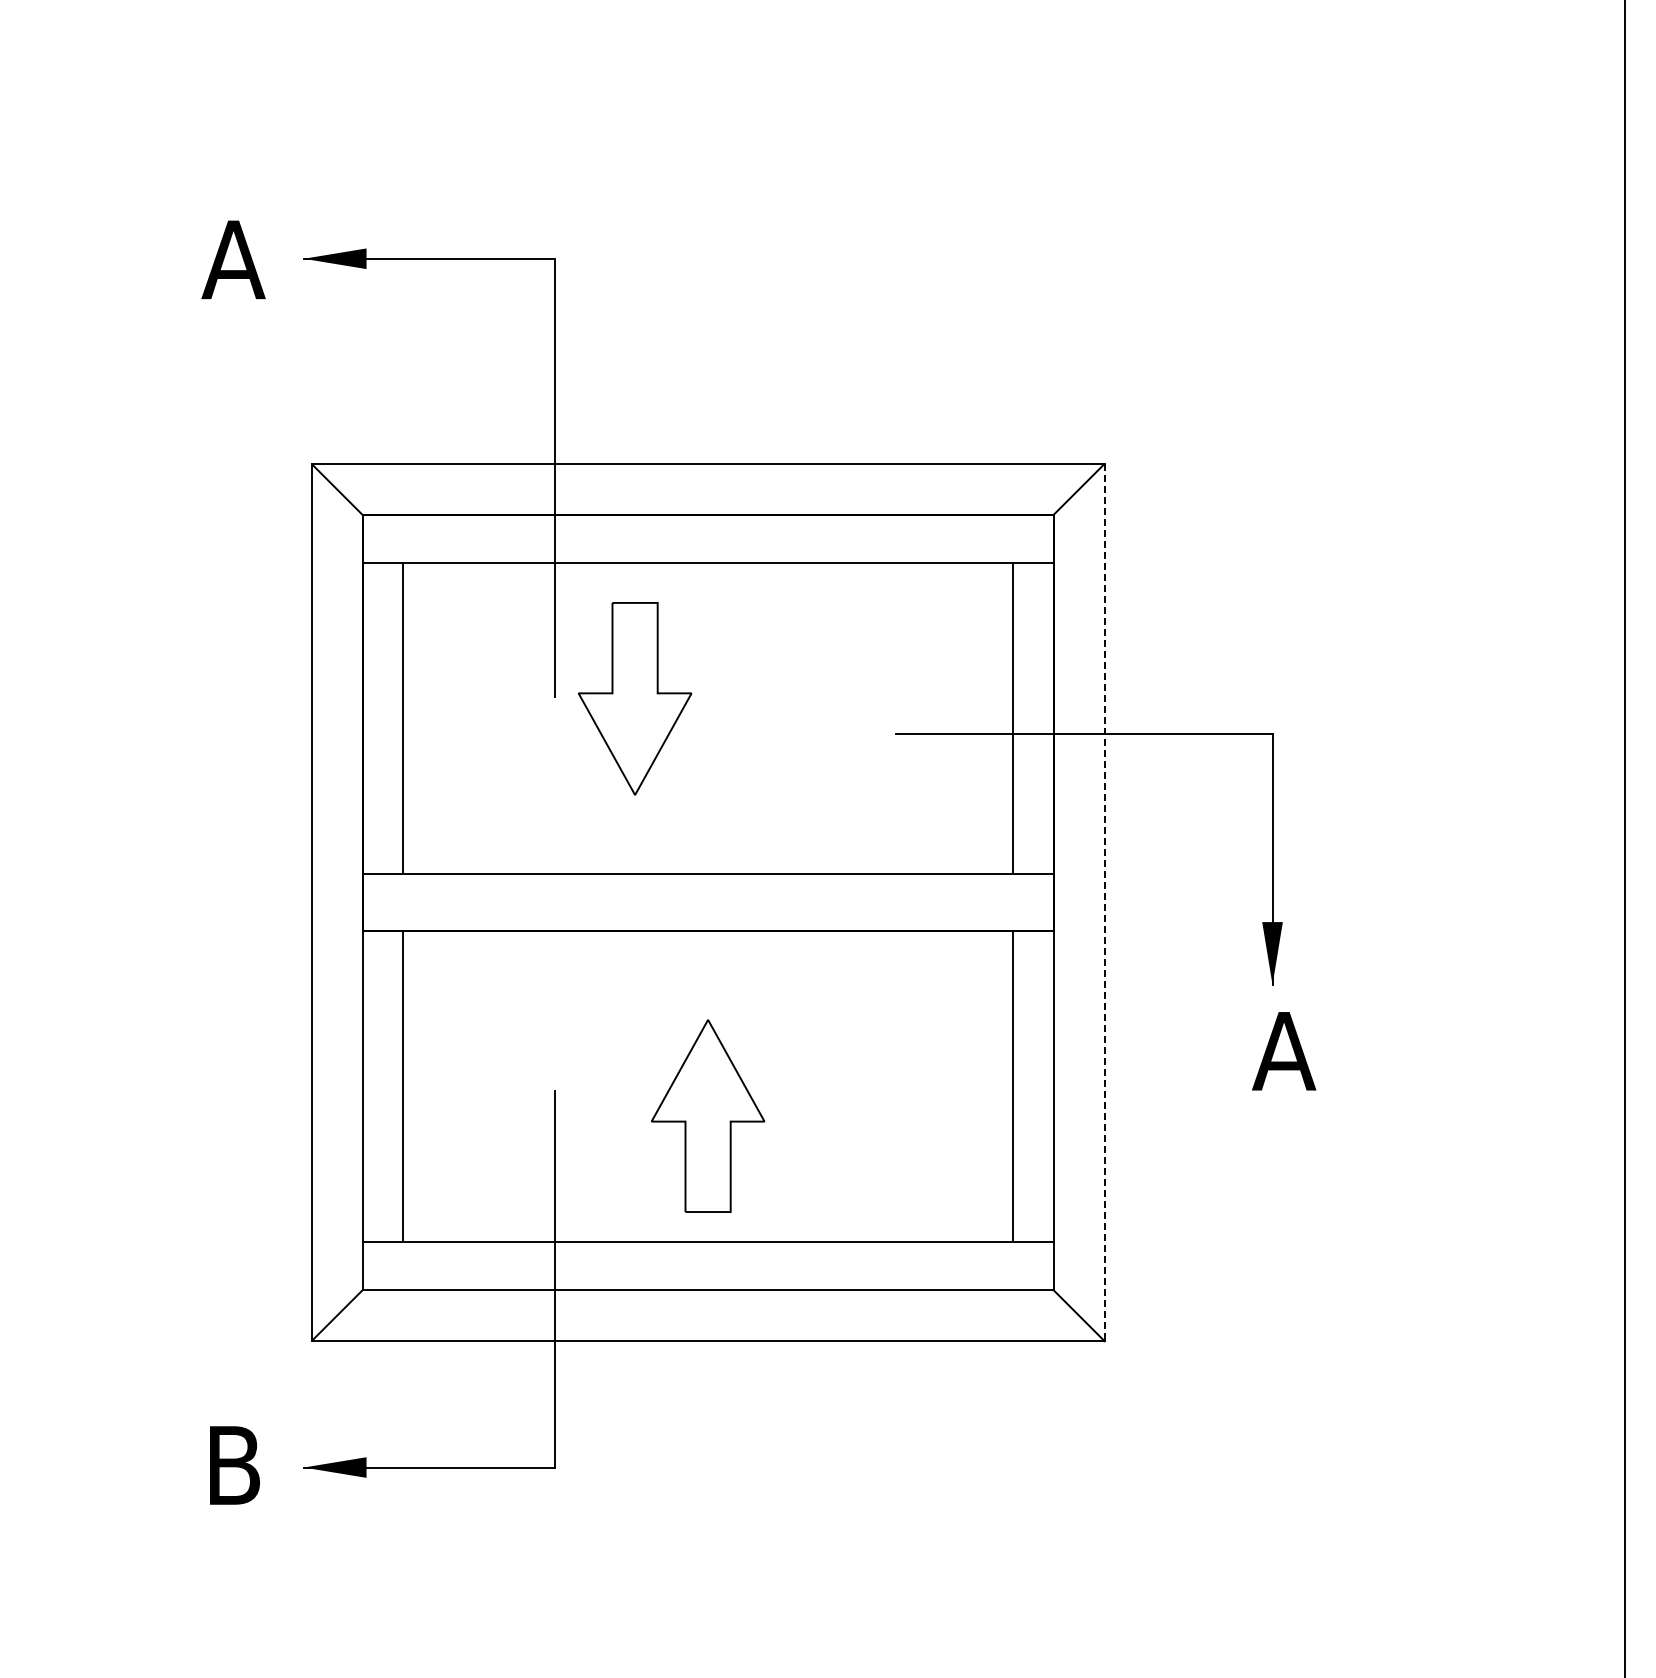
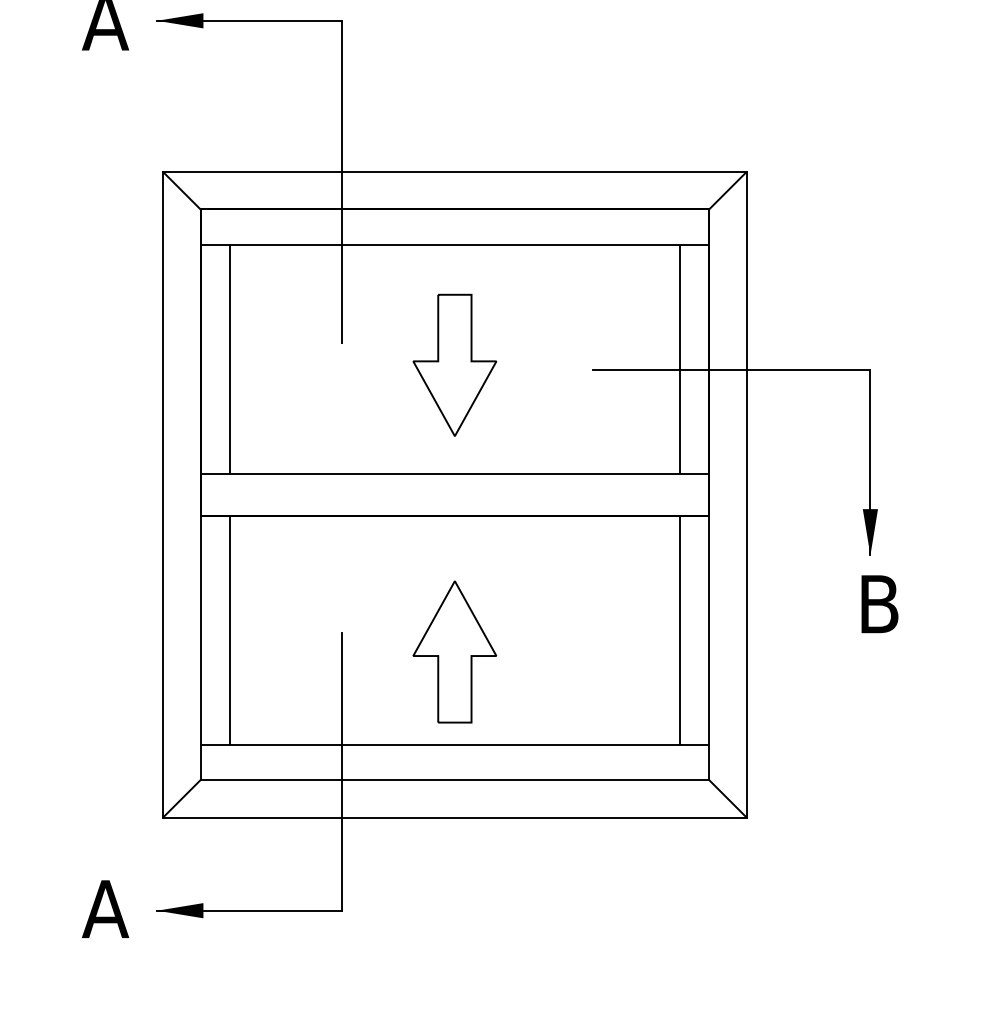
part: (635, 698) -> (455, 365), moved
line: (1104, 902) -> (746, 494), dashed -> solid
text: (1284, 1051) -> (879, 604), A -> B
text: (233, 1465) -> (105, 909), B -> A

